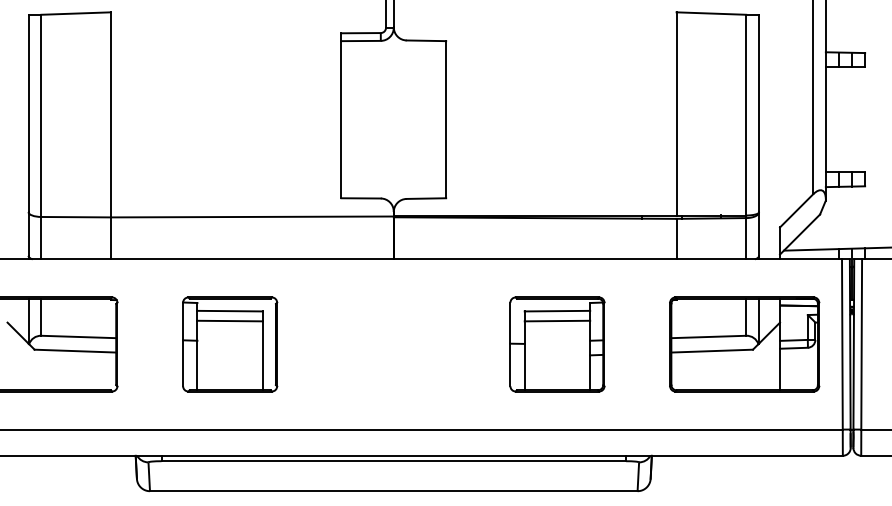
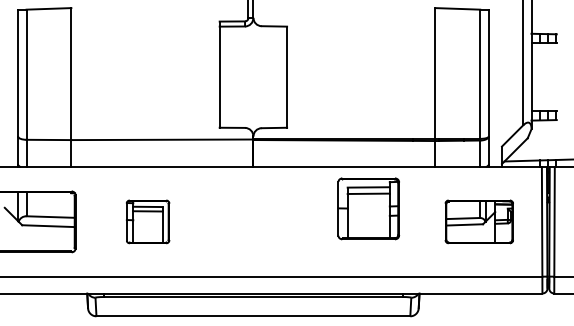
part: (229, 343) -> (147, 221), size x0.7
part: (557, 343) -> (368, 208), moved
part: (745, 343) -> (479, 221), size x0.7

